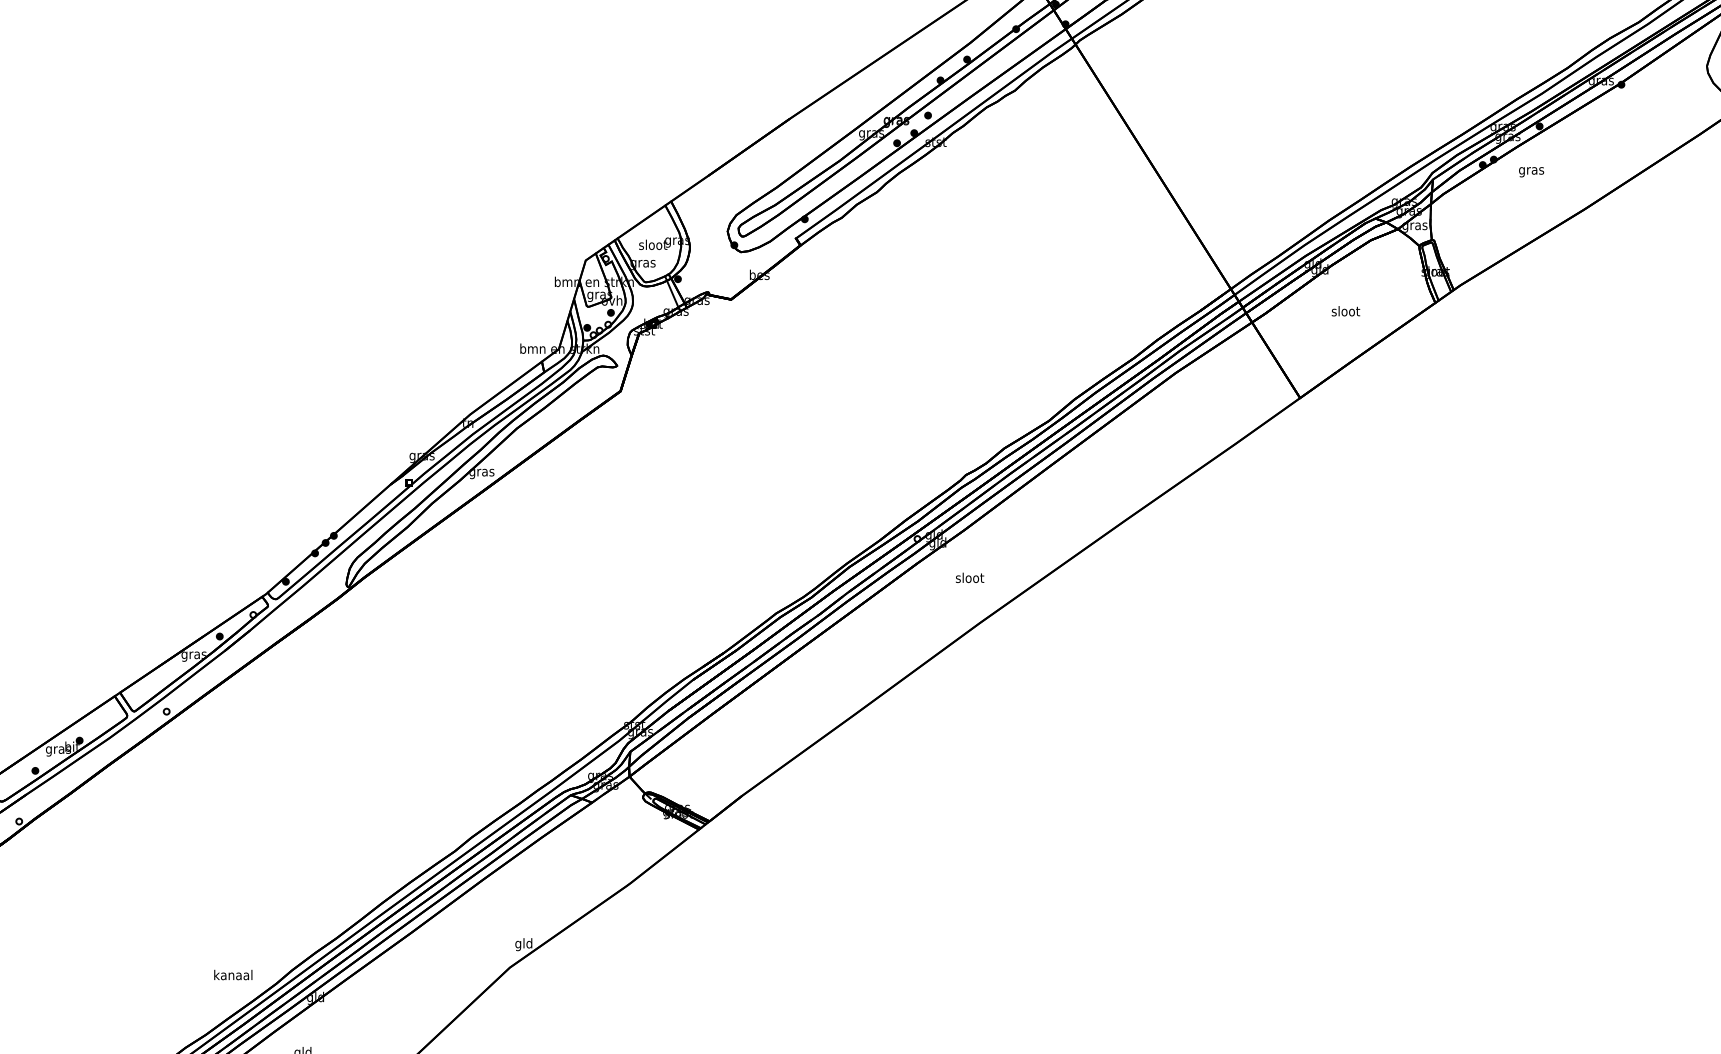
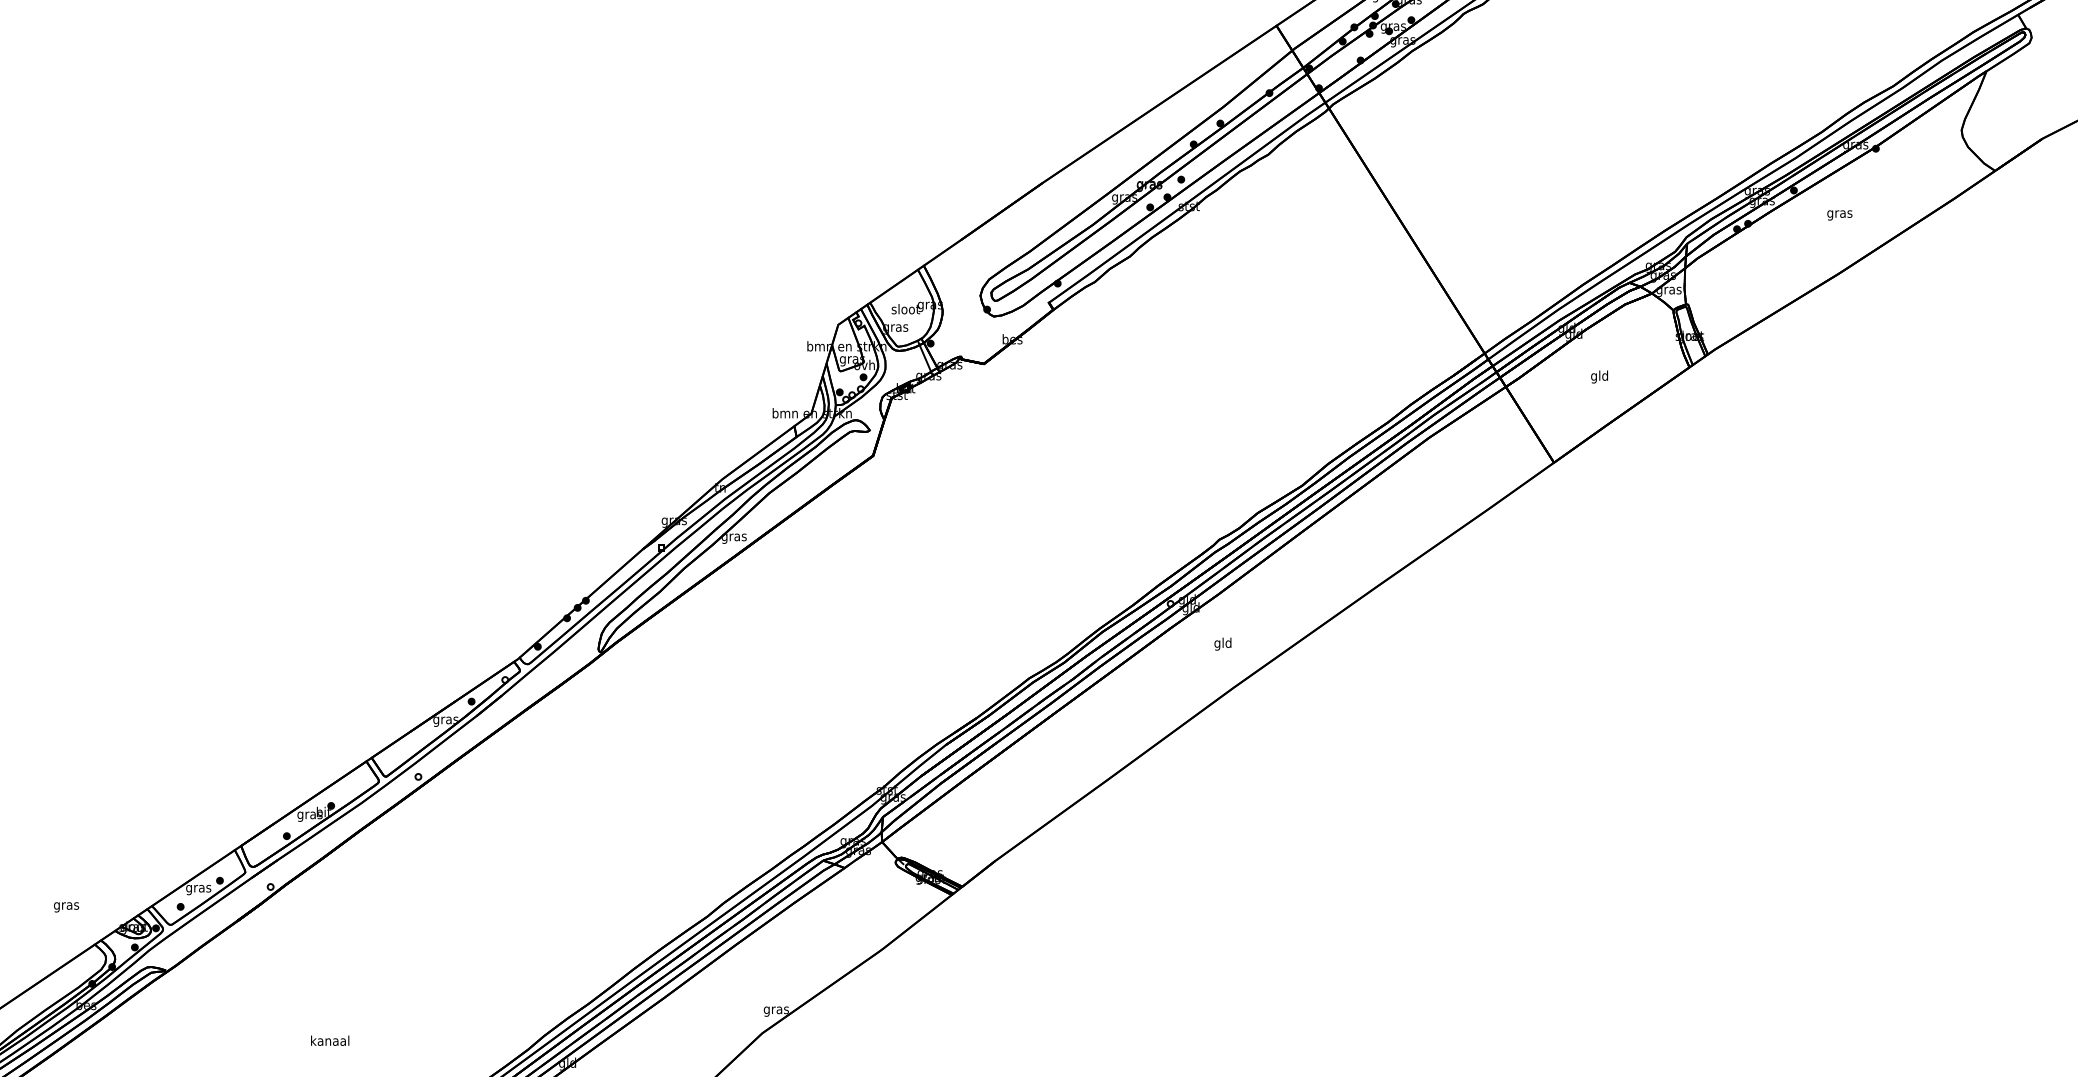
text: (1531, 172) -> (1839, 215), moved
text: (1345, 312) -> (1599, 376), sloot -> gld
text: (970, 578) -> (1223, 643), sloot -> gld
text: (523, 943) -> (775, 1009), gld -> gras
text: (233, 974) -> (330, 1040), moved

